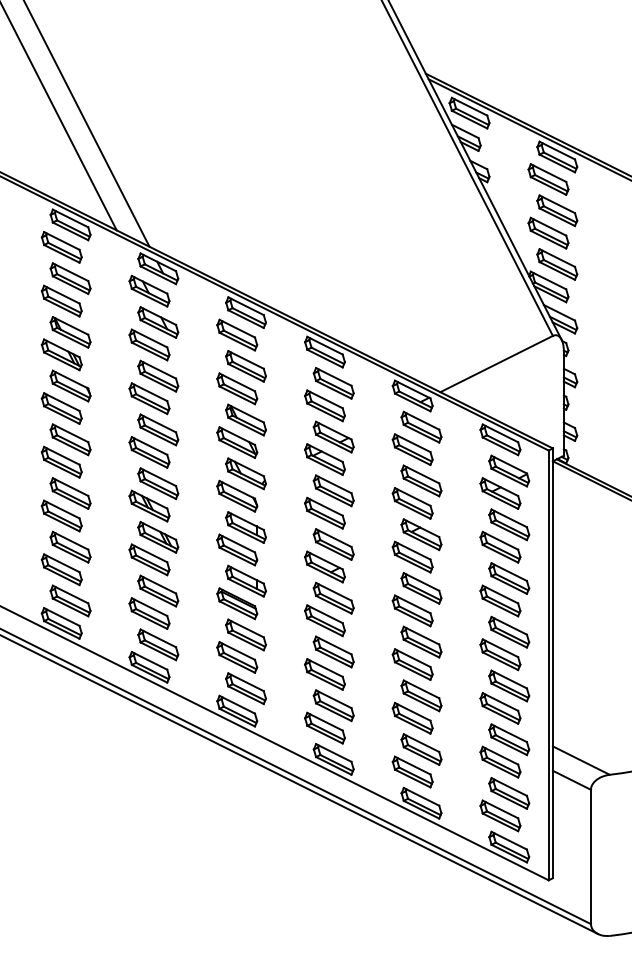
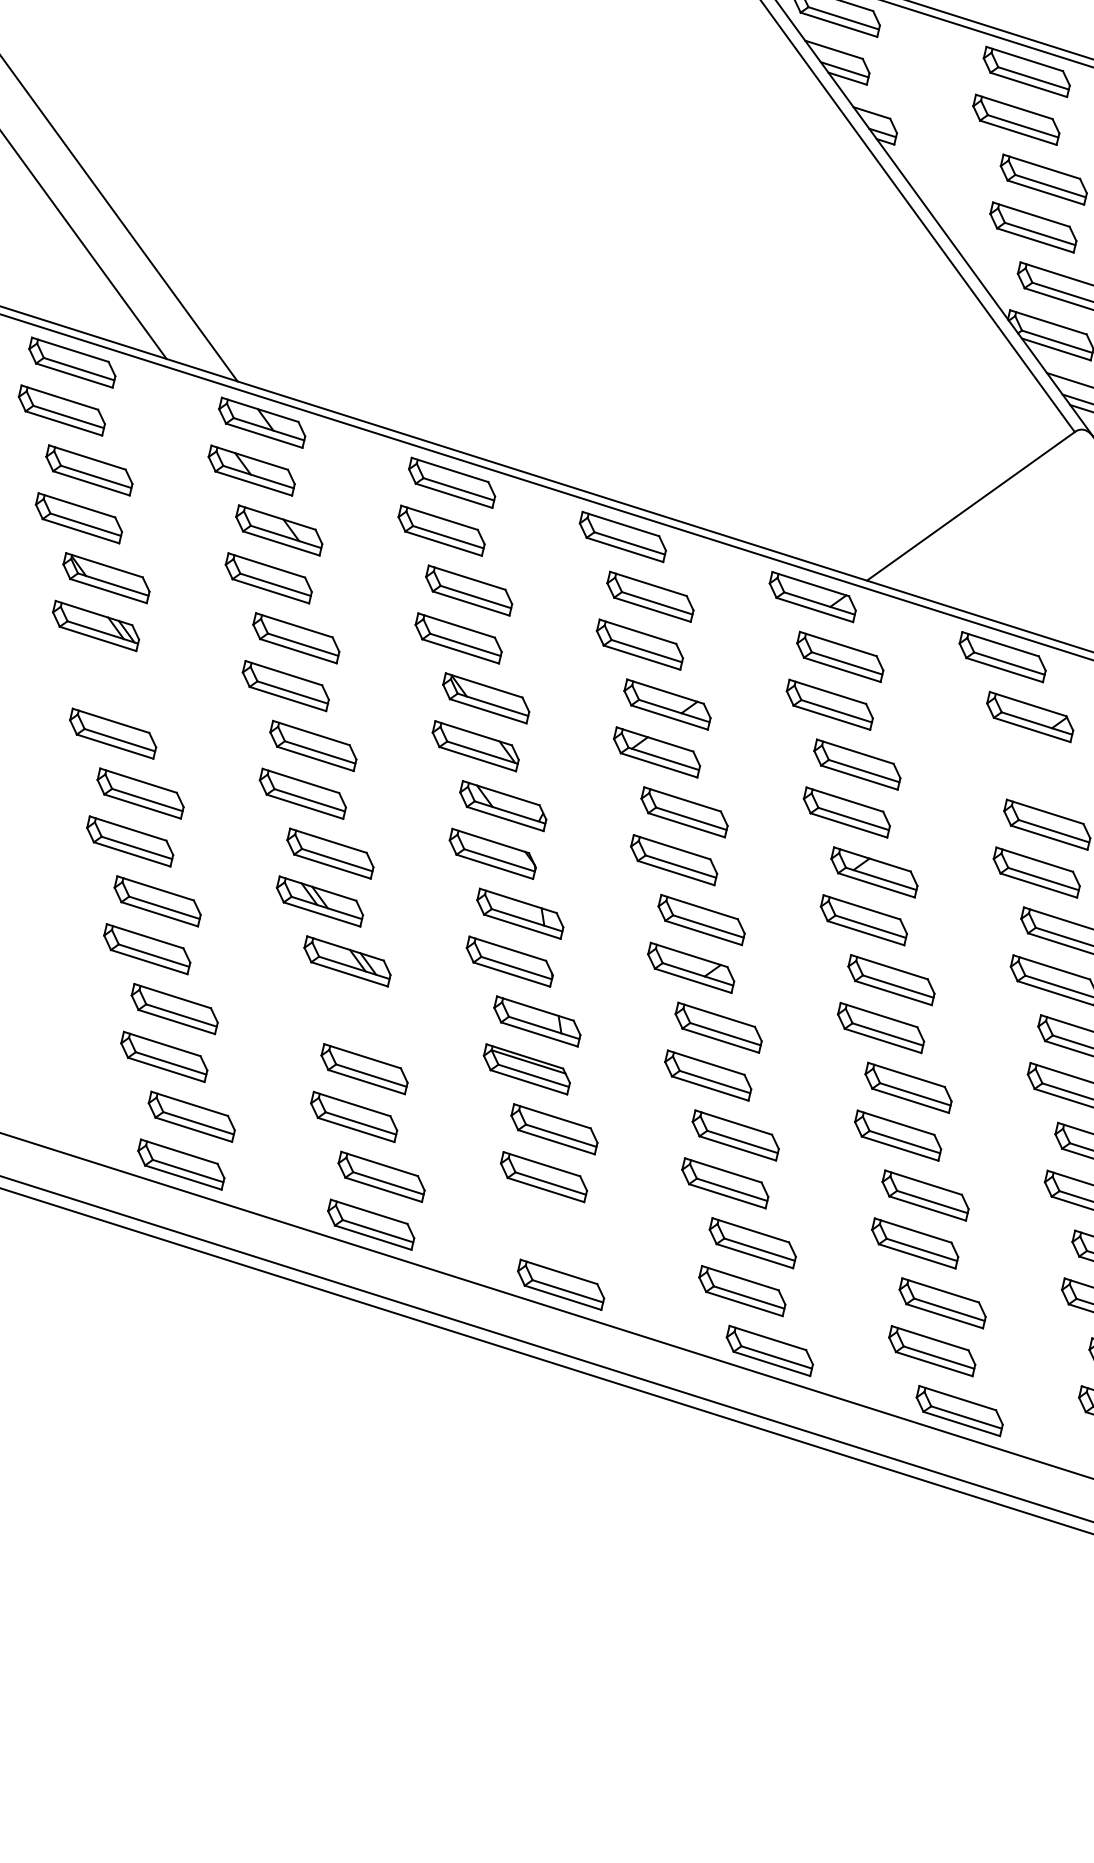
part: (70, 385) -> (123, 684), removed
part: (500, 493) -> (1019, 764), removed
part: (149, 559) -> (336, 1008), removed
part: (245, 688) -> (570, 1236), removed

